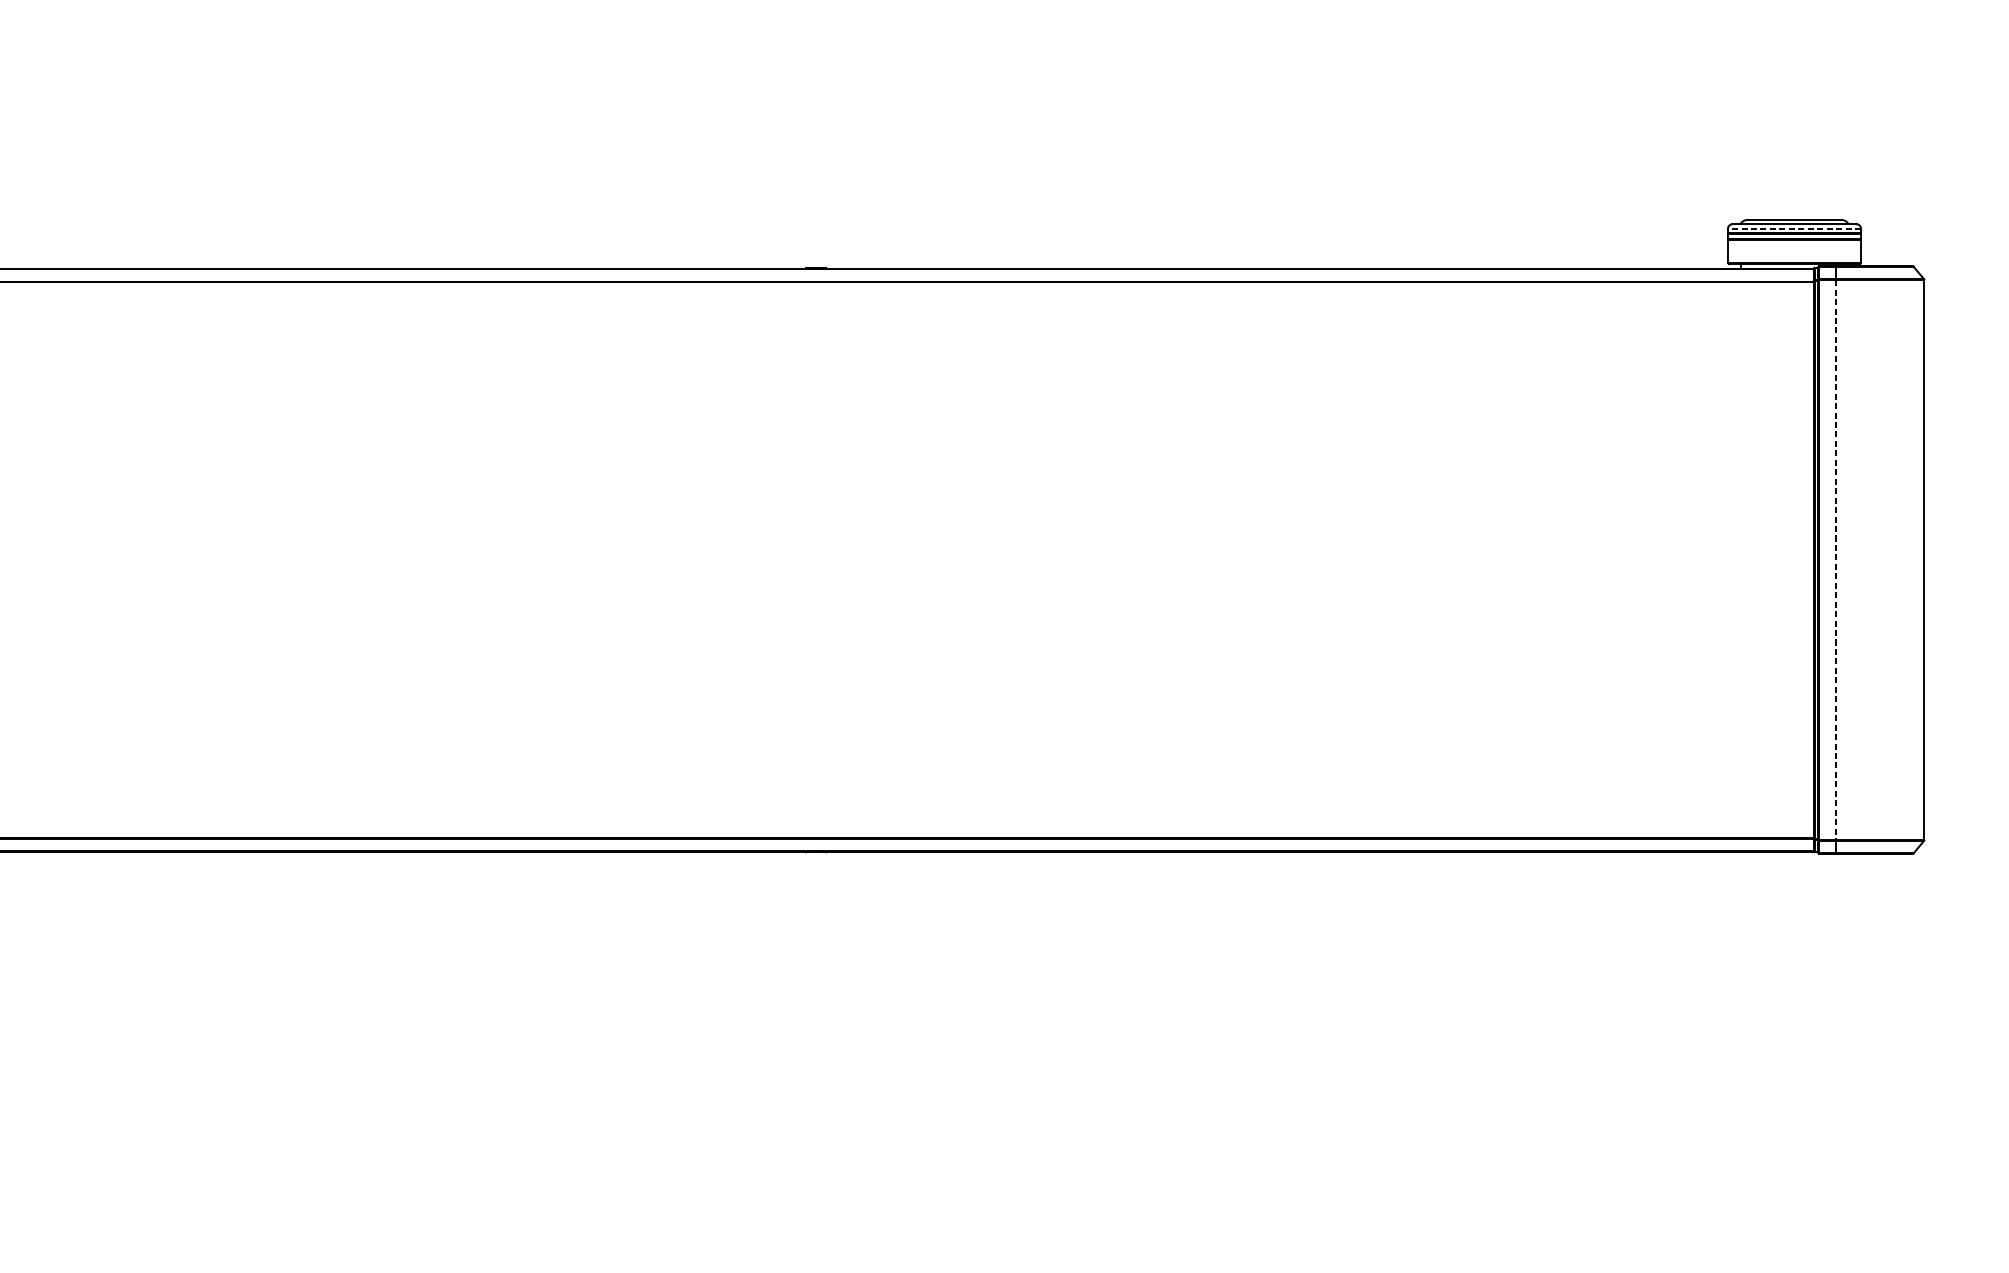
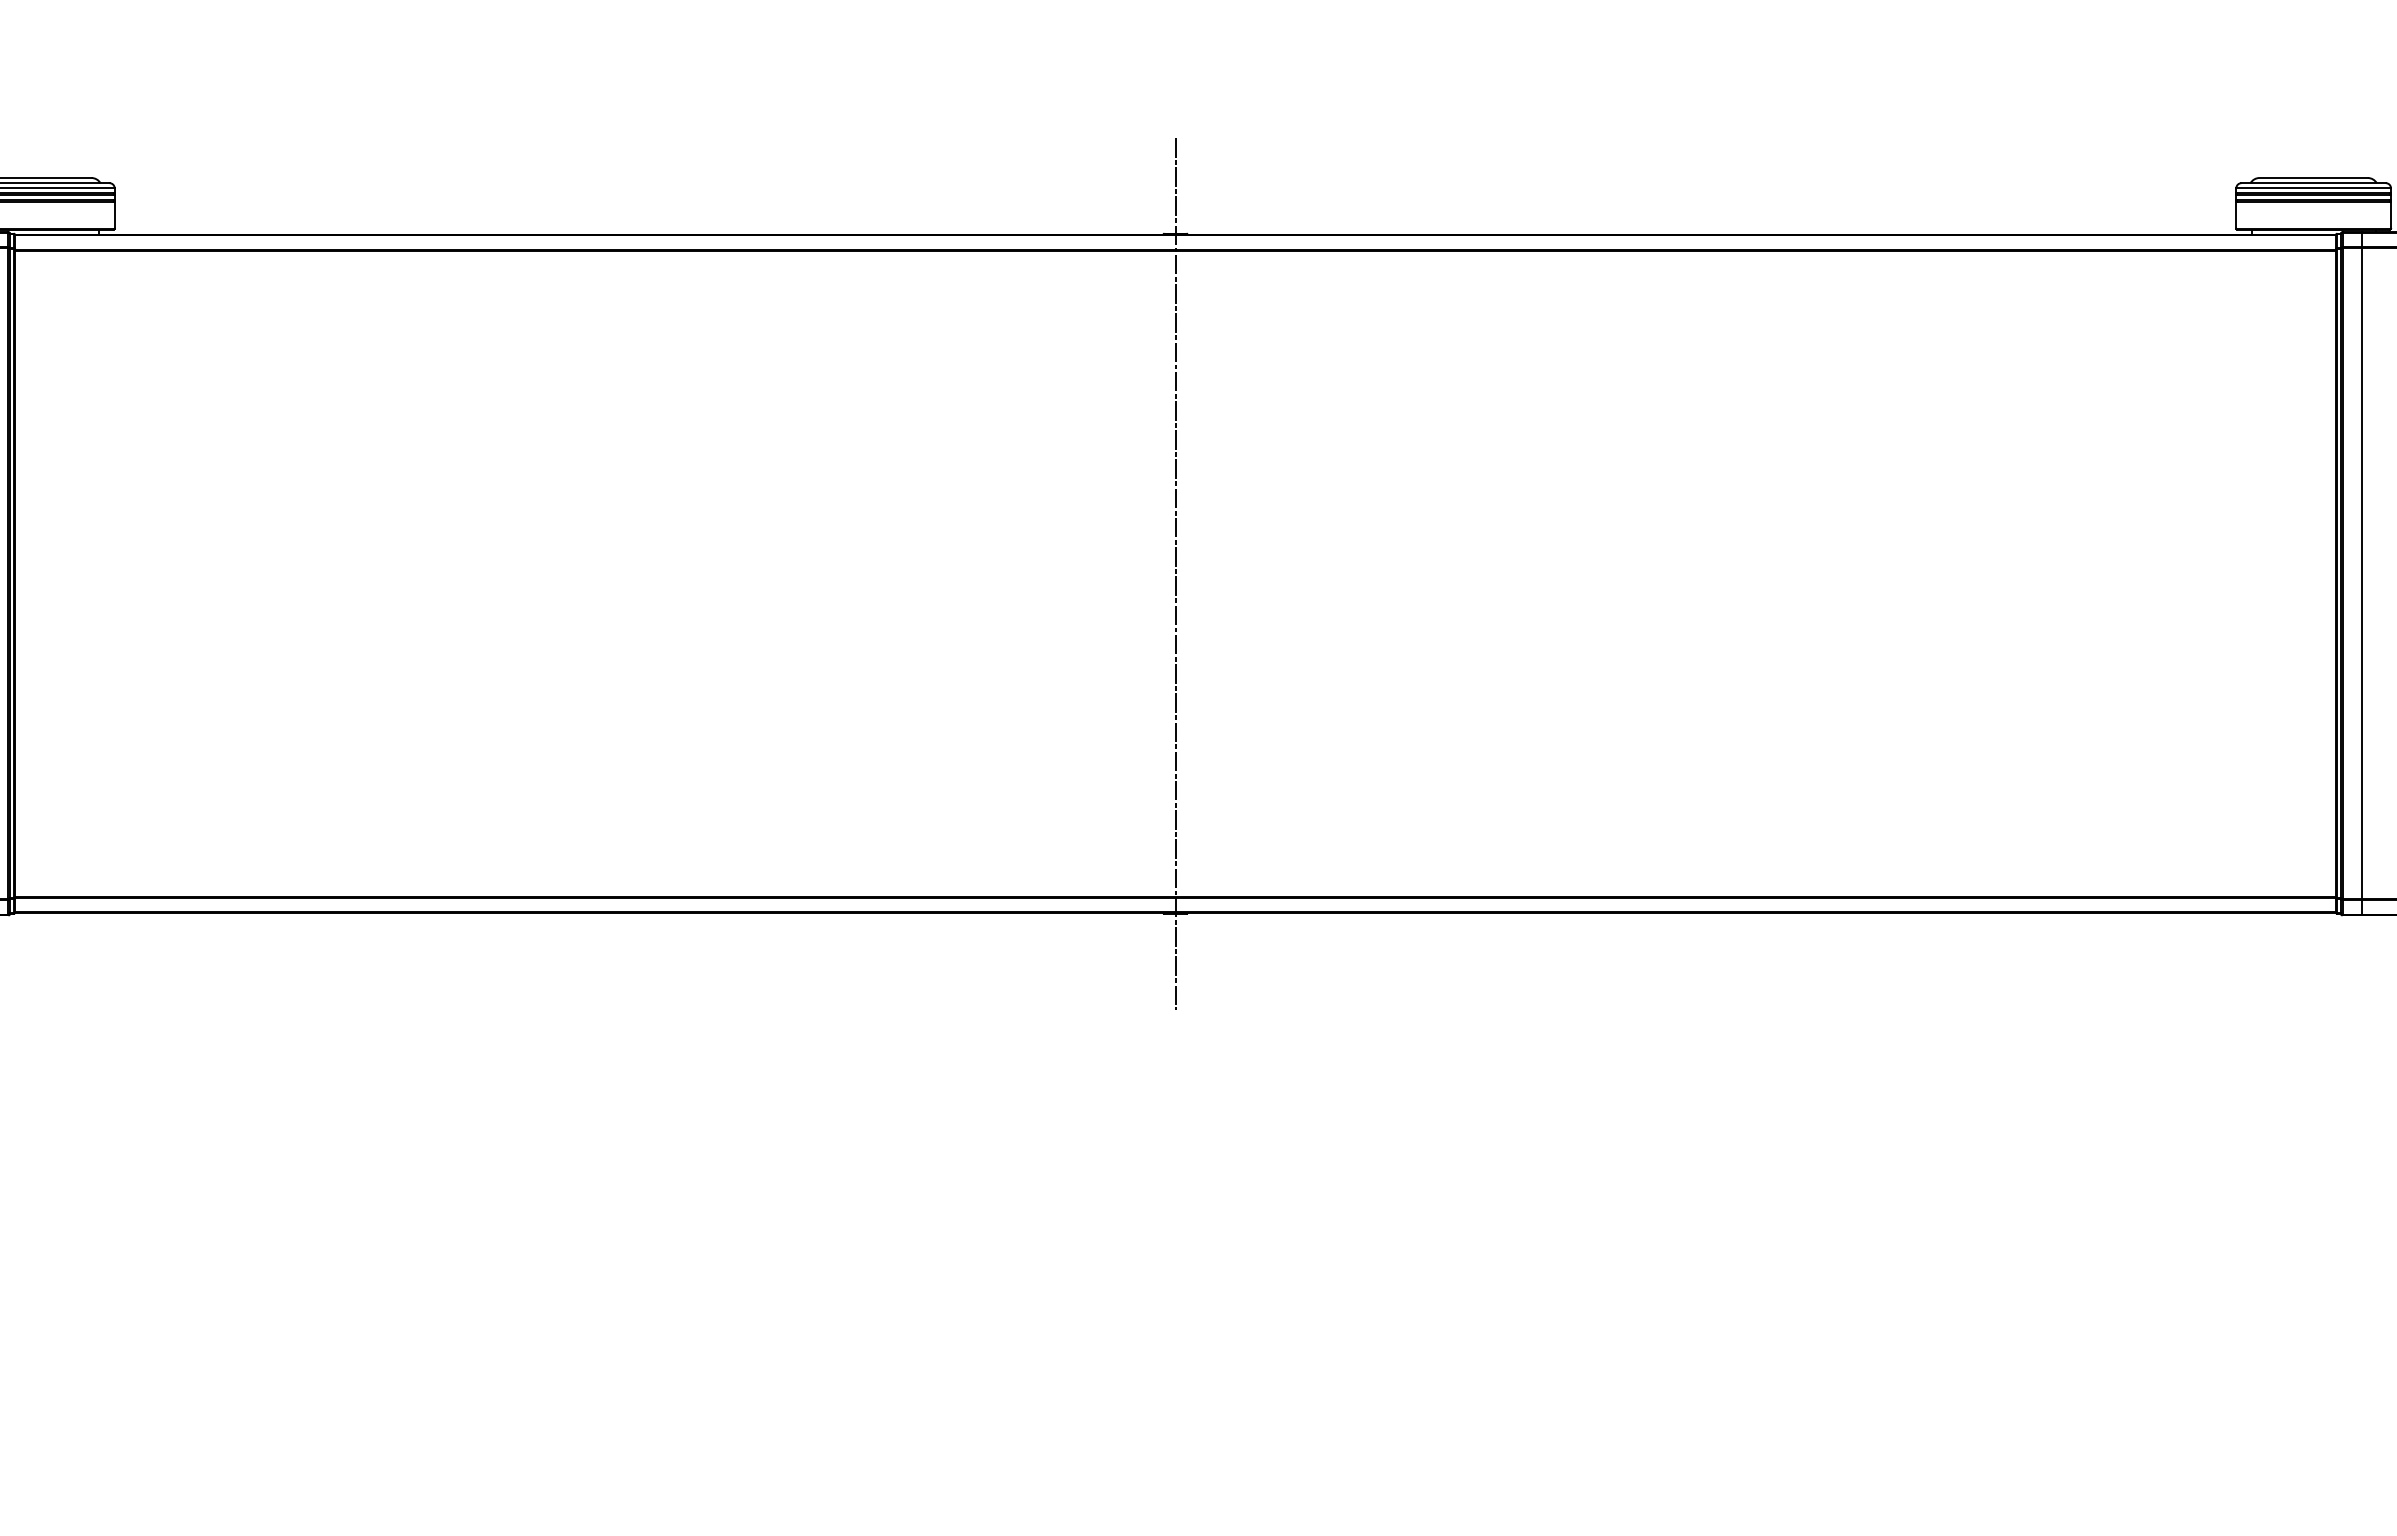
line: (1794, 228) -> (2313, 188), dashed -> solid
line: (816, 559) -> (1175, 573), added
line: (1835, 559) -> (2361, 573), dashed -> solid

